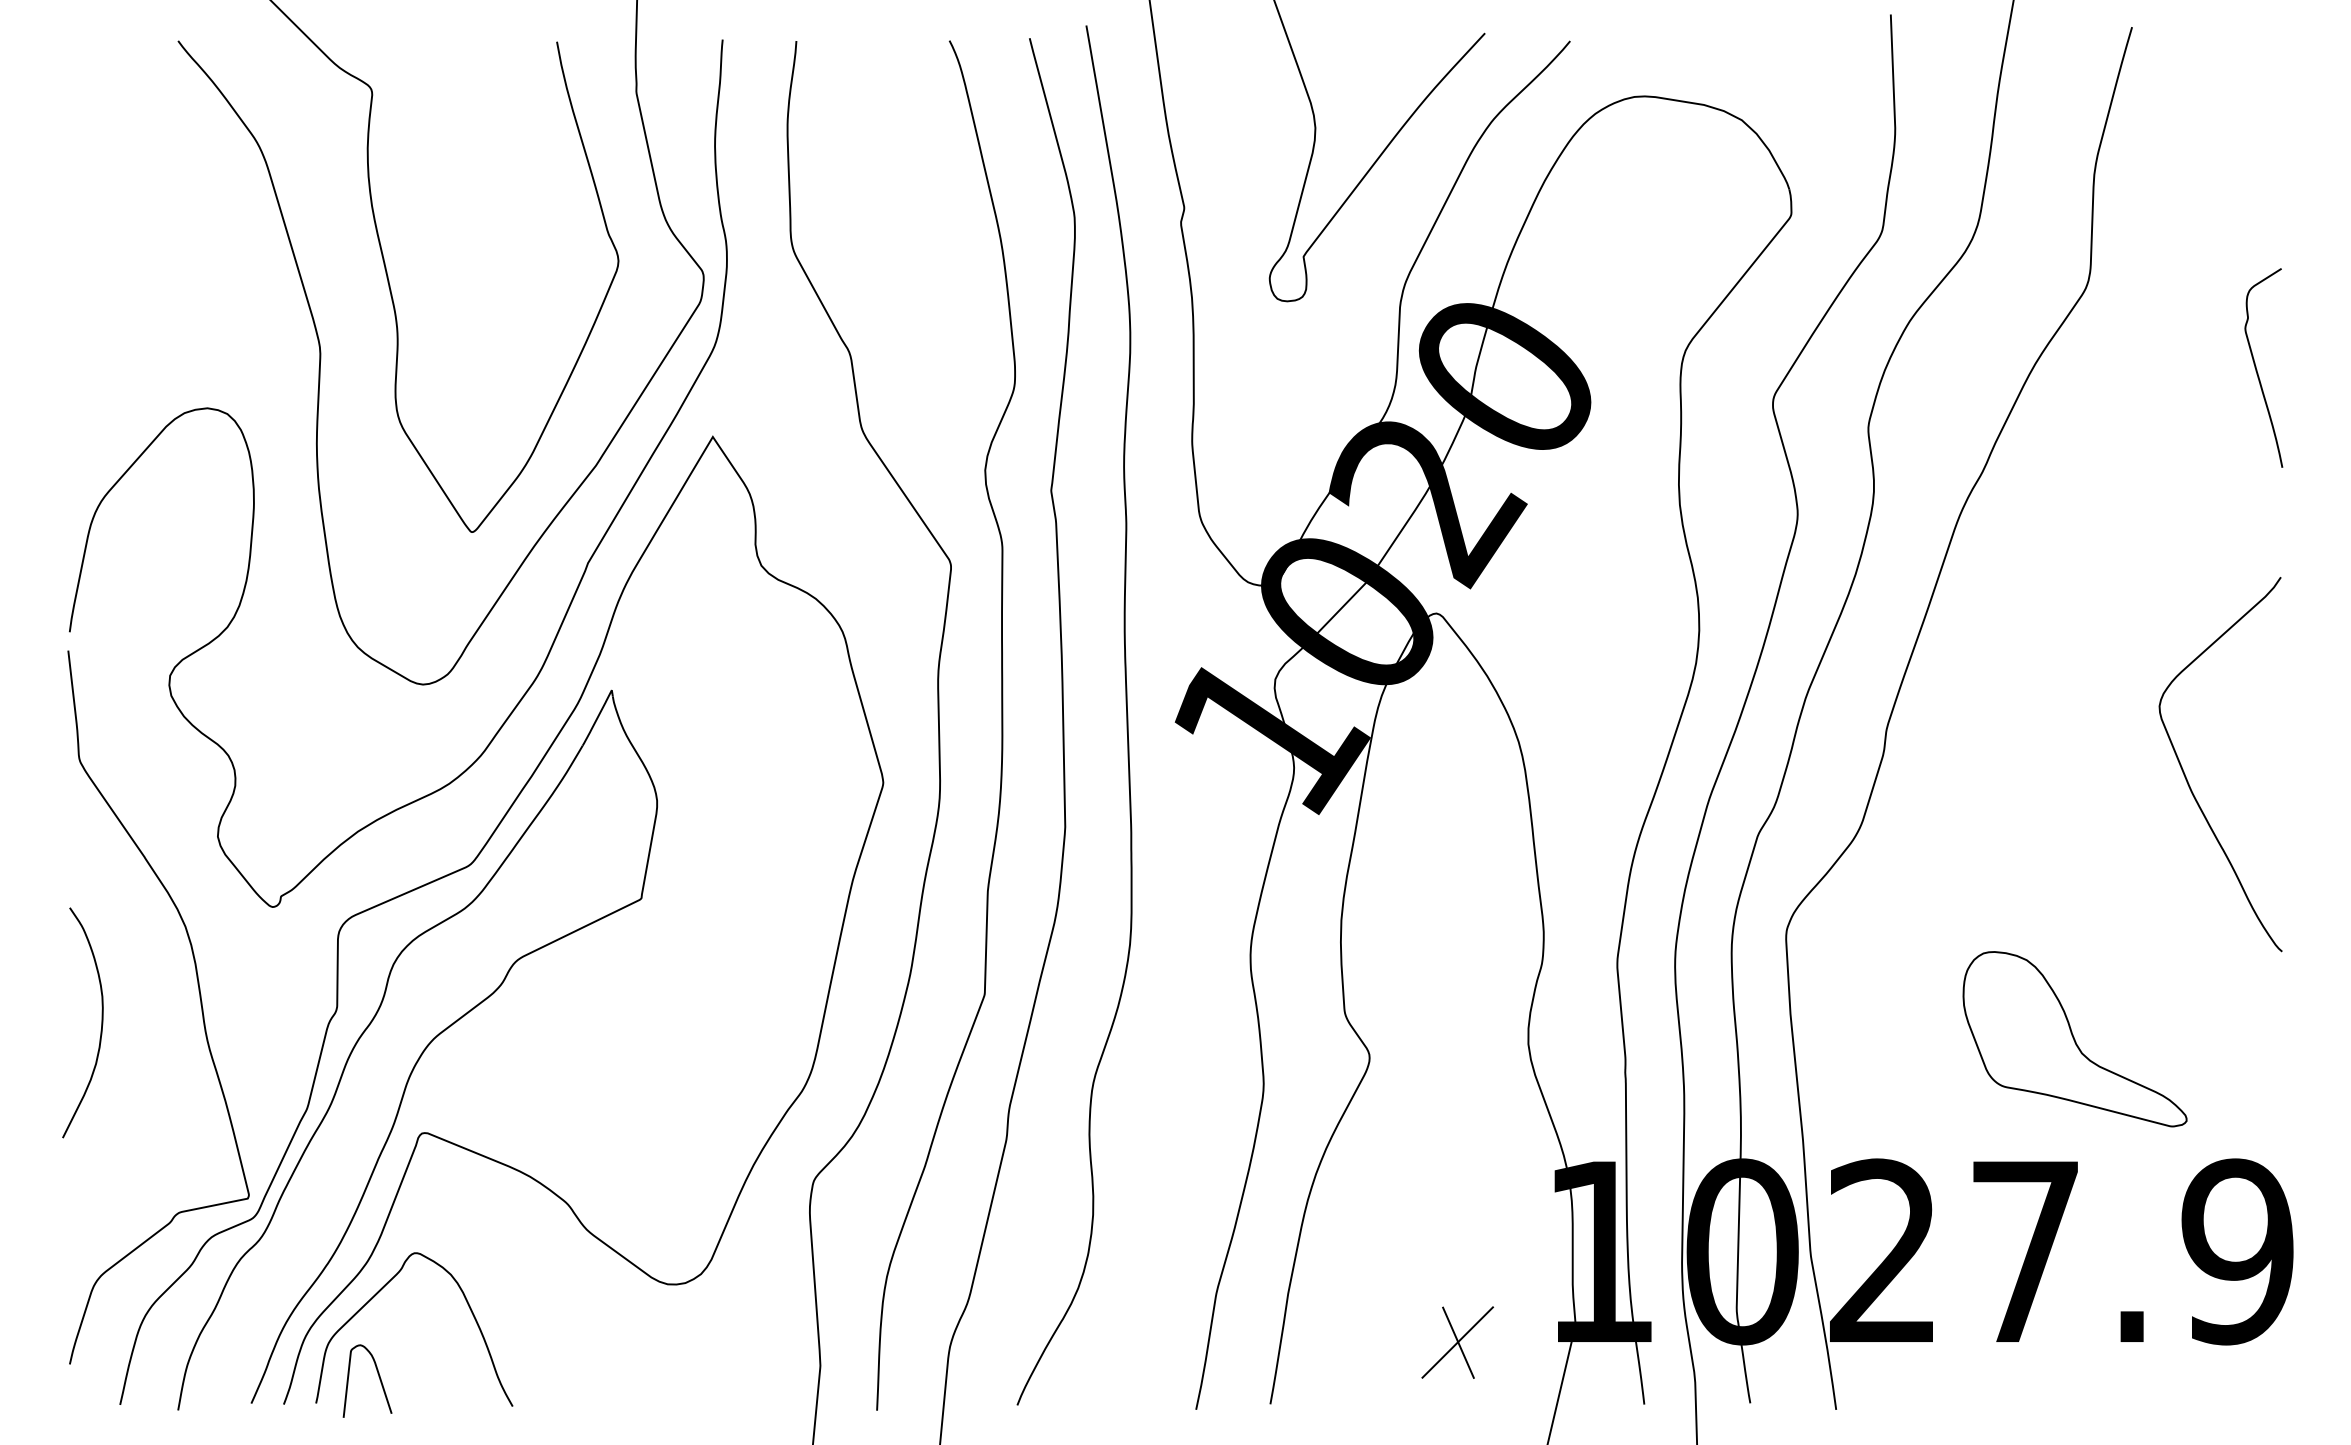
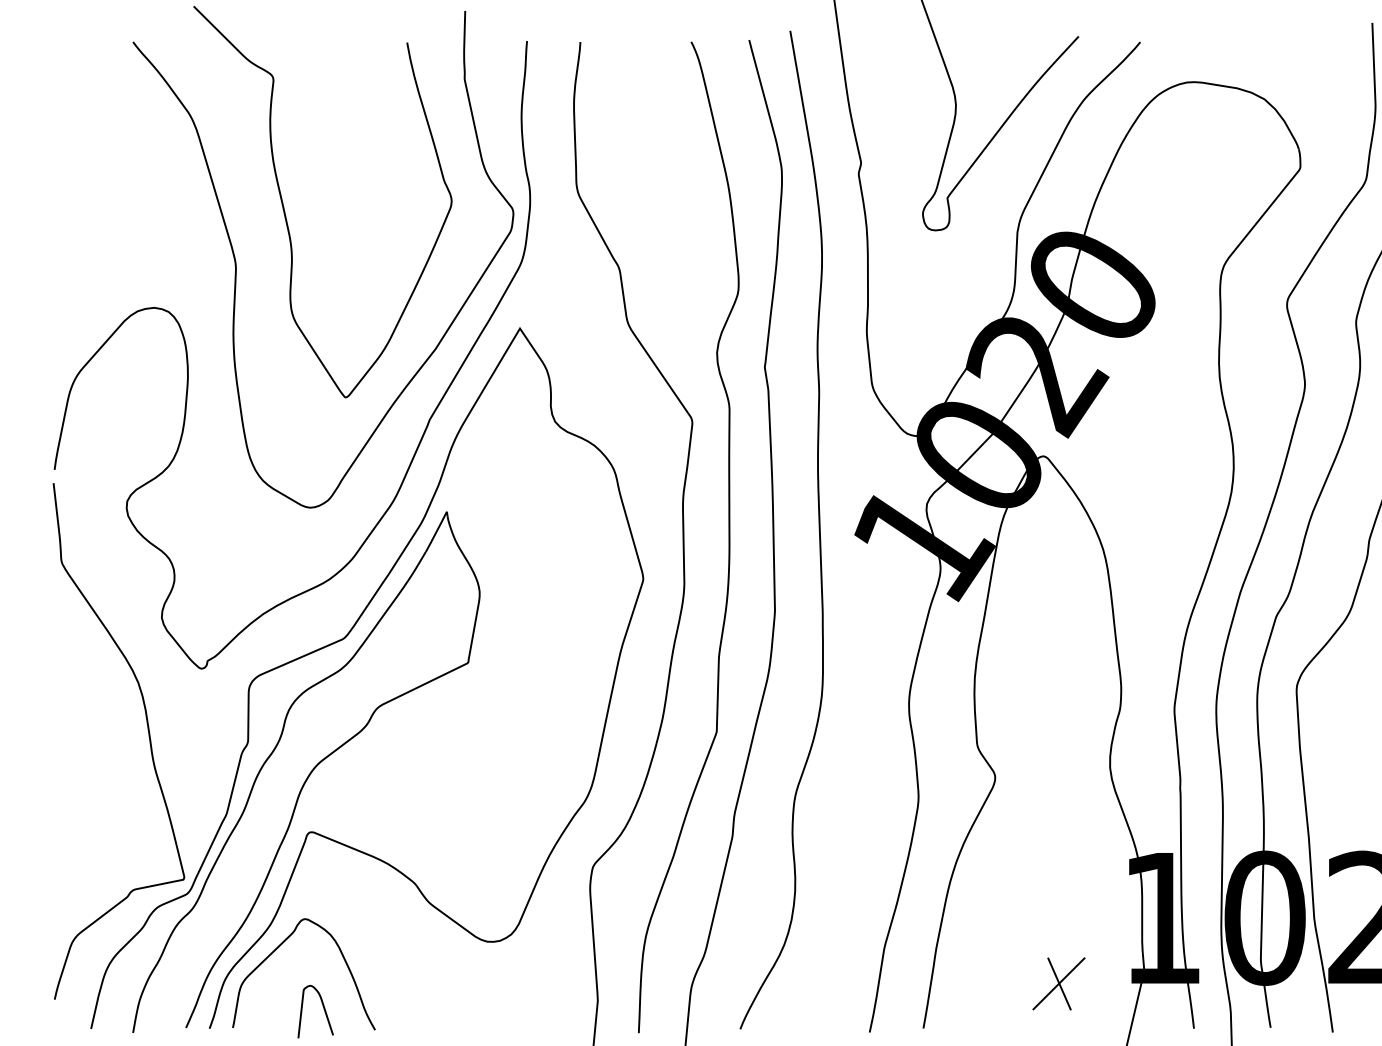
curve: (101, 1022) -> (77, 752), removed
curve: (378, 1376) -> (323, 1008), moved

